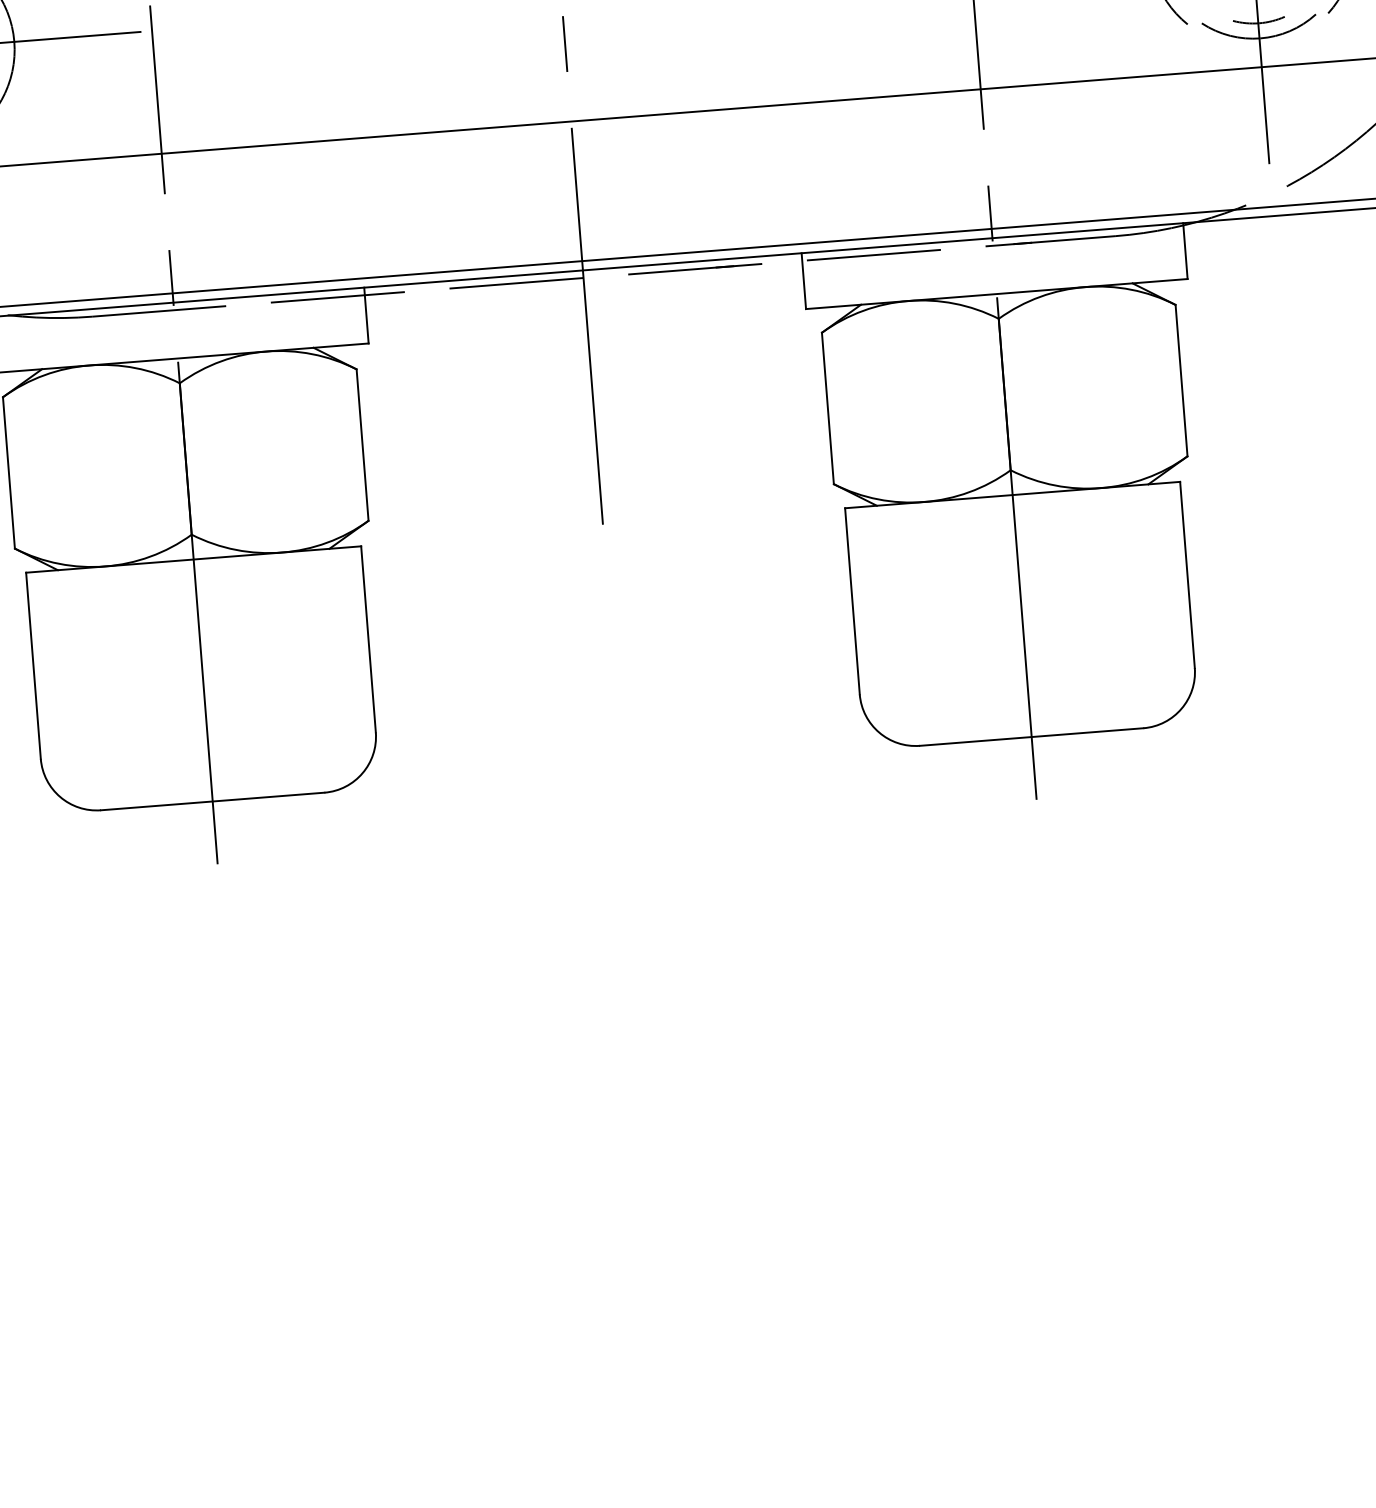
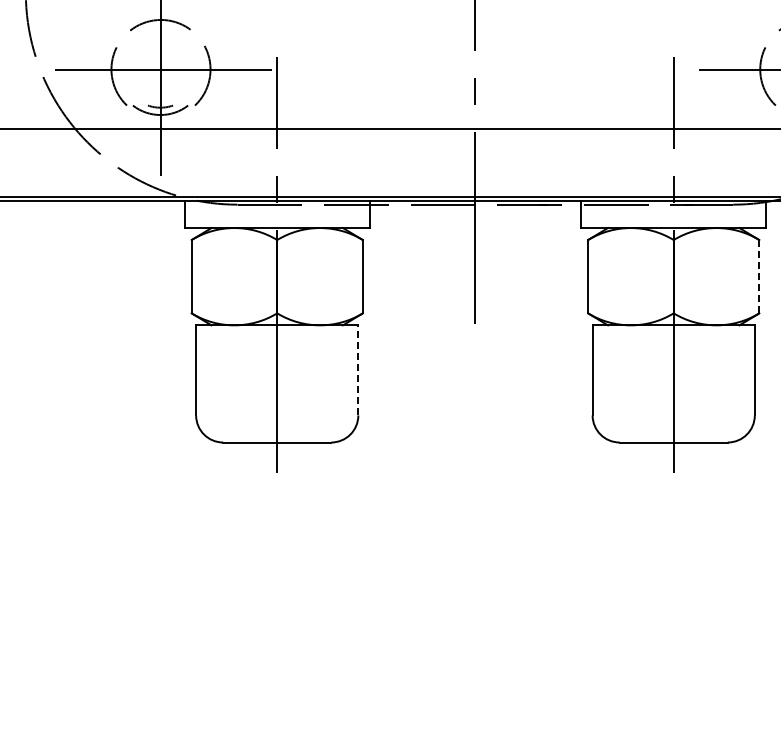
line: (1181, 380) -> (759, 276), solid -> dashed
line: (368, 637) -> (358, 369), solid -> dashed

